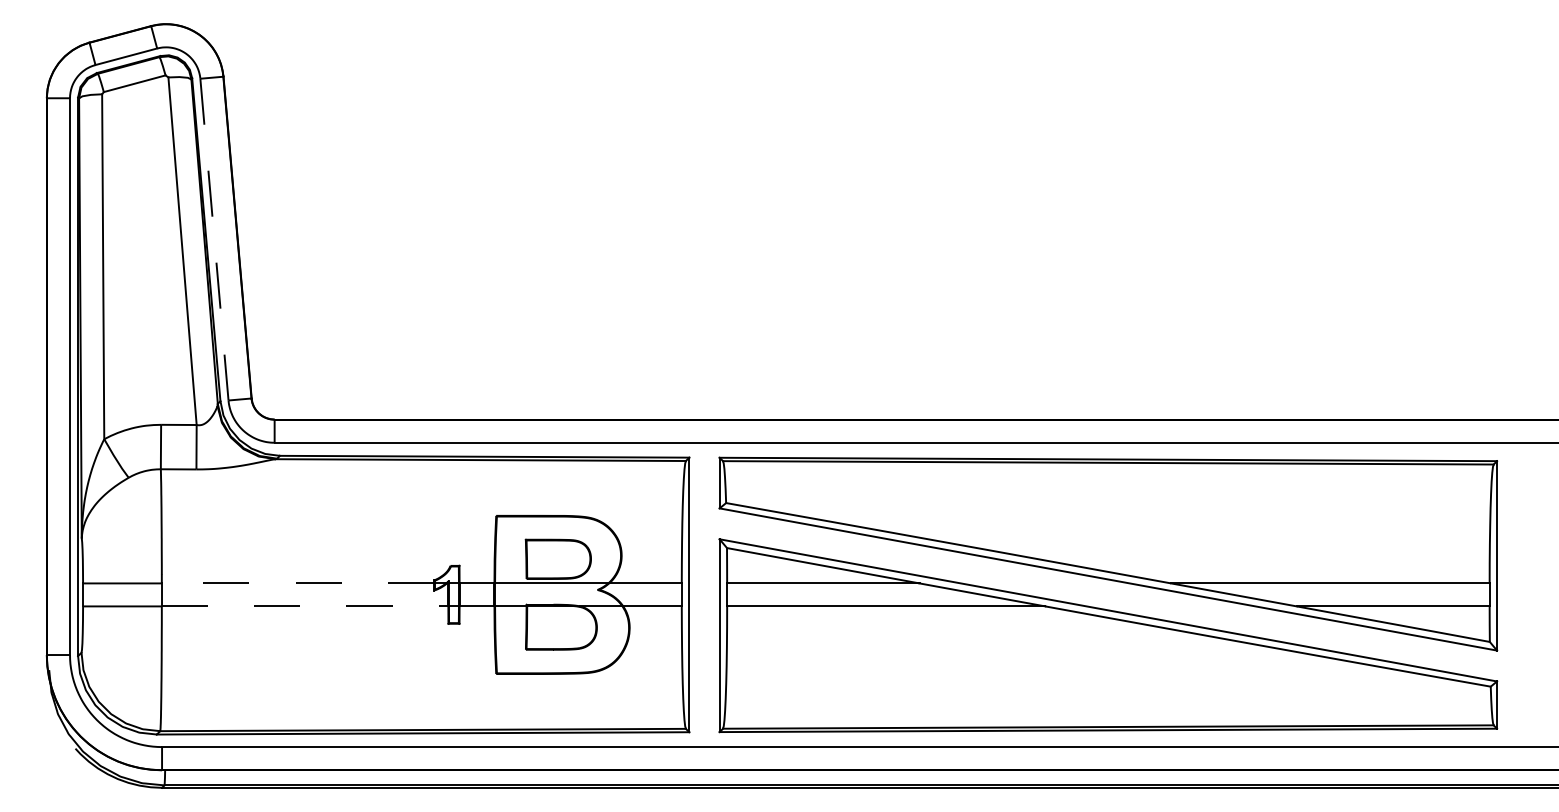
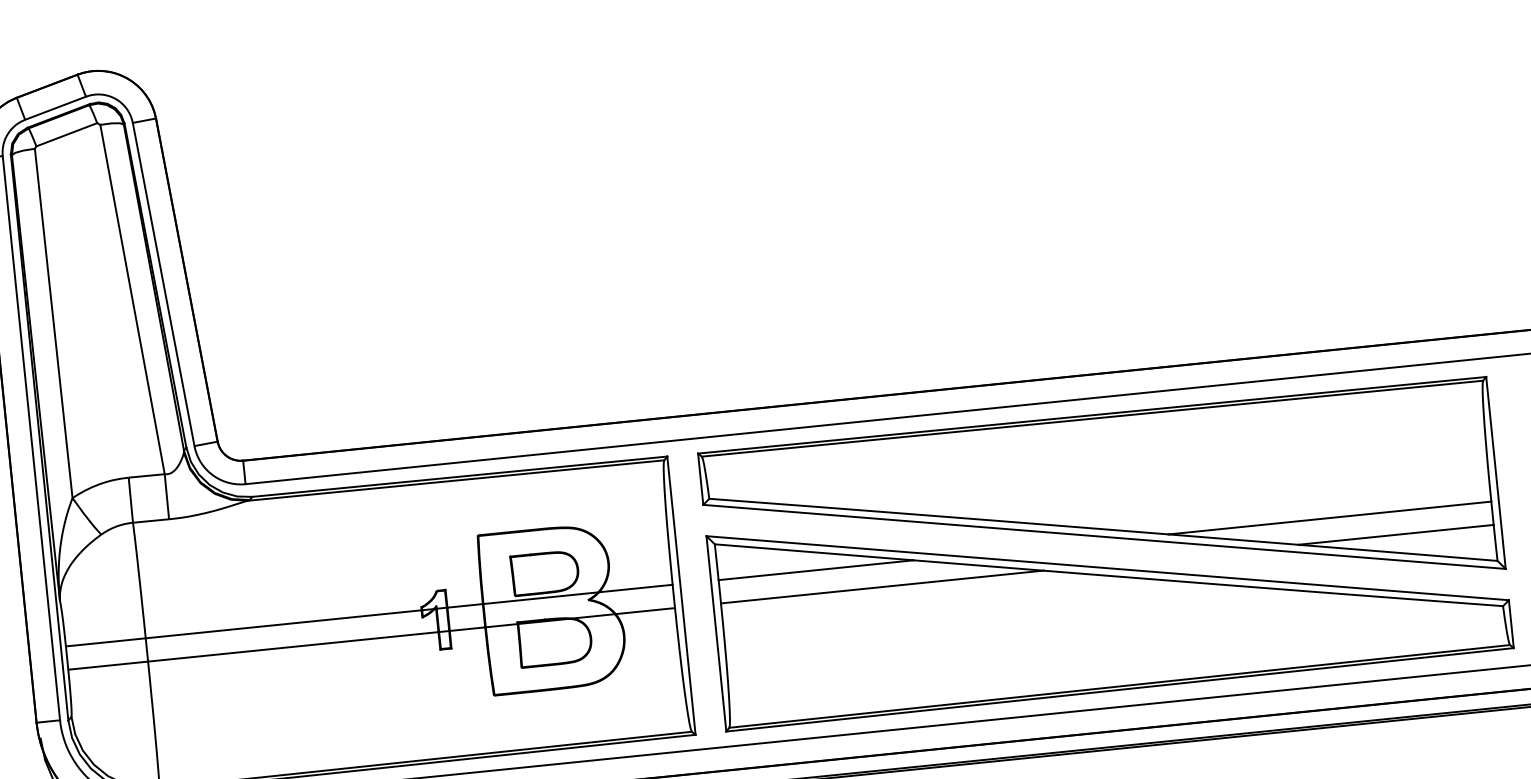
line: (214, 240) -> (163, 285), dashed -> solid
line: (297, 583) -> (283, 624), dashed -> solid
line: (305, 606) -> (293, 646), dashed -> solid

